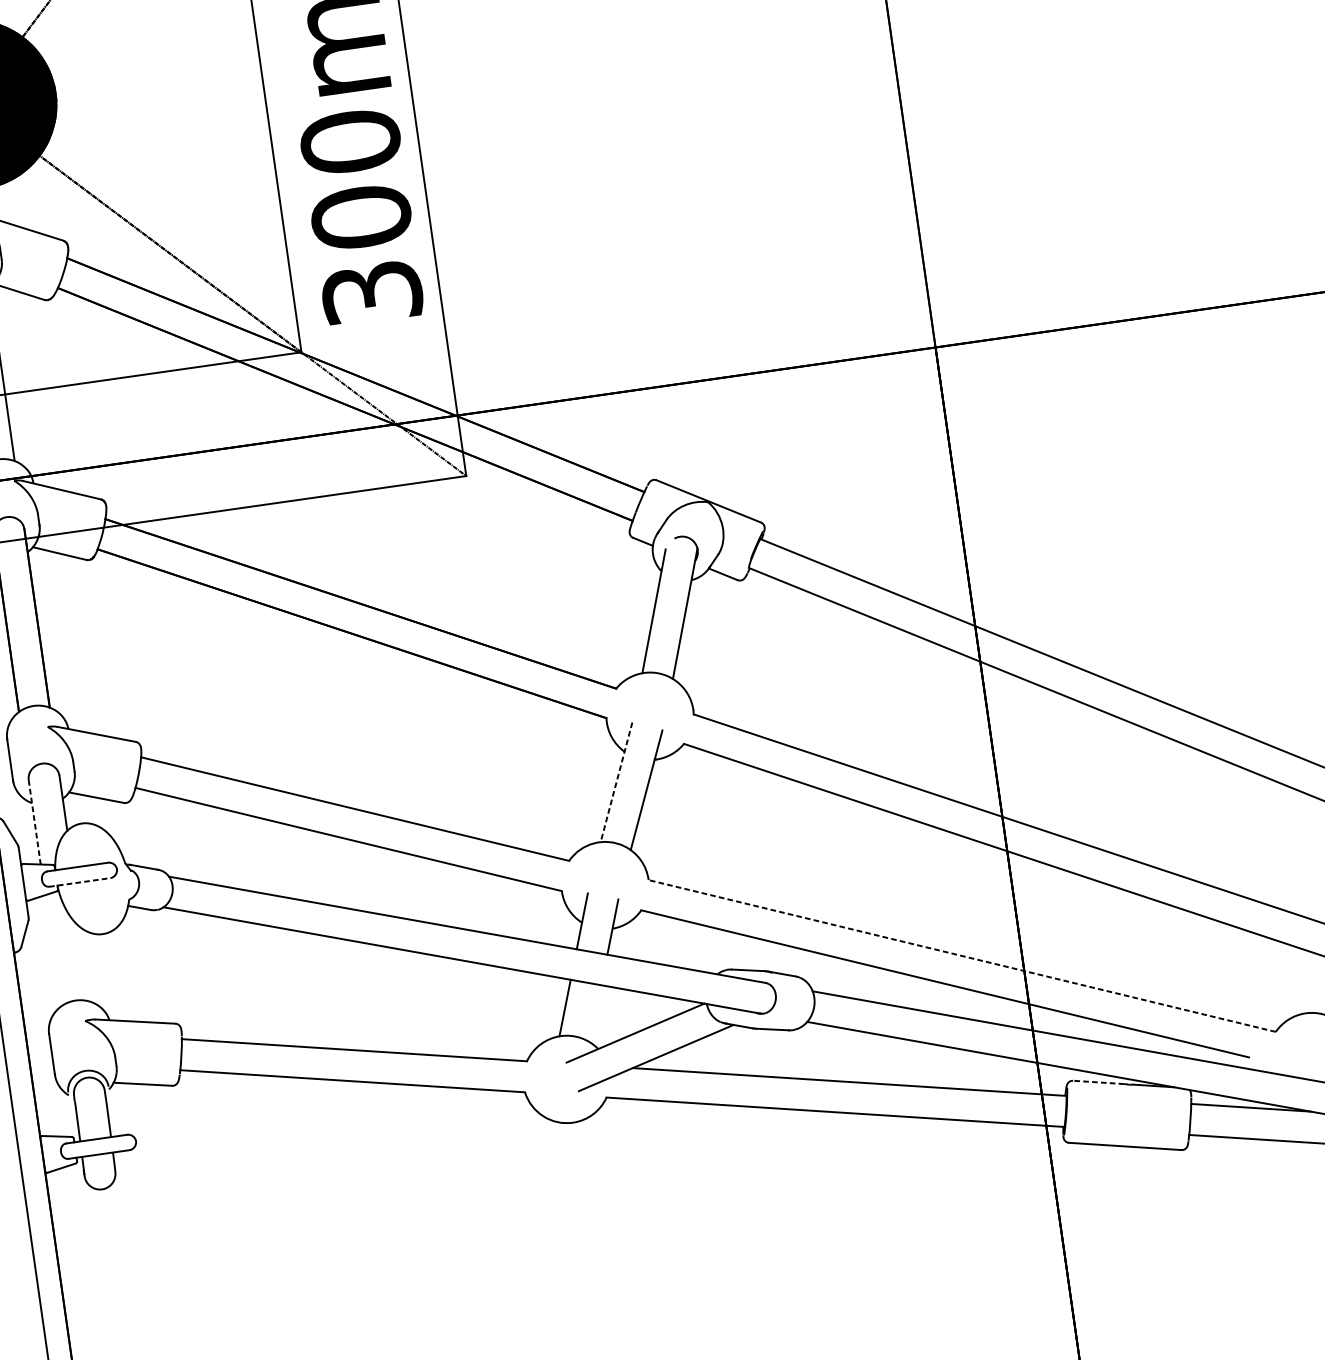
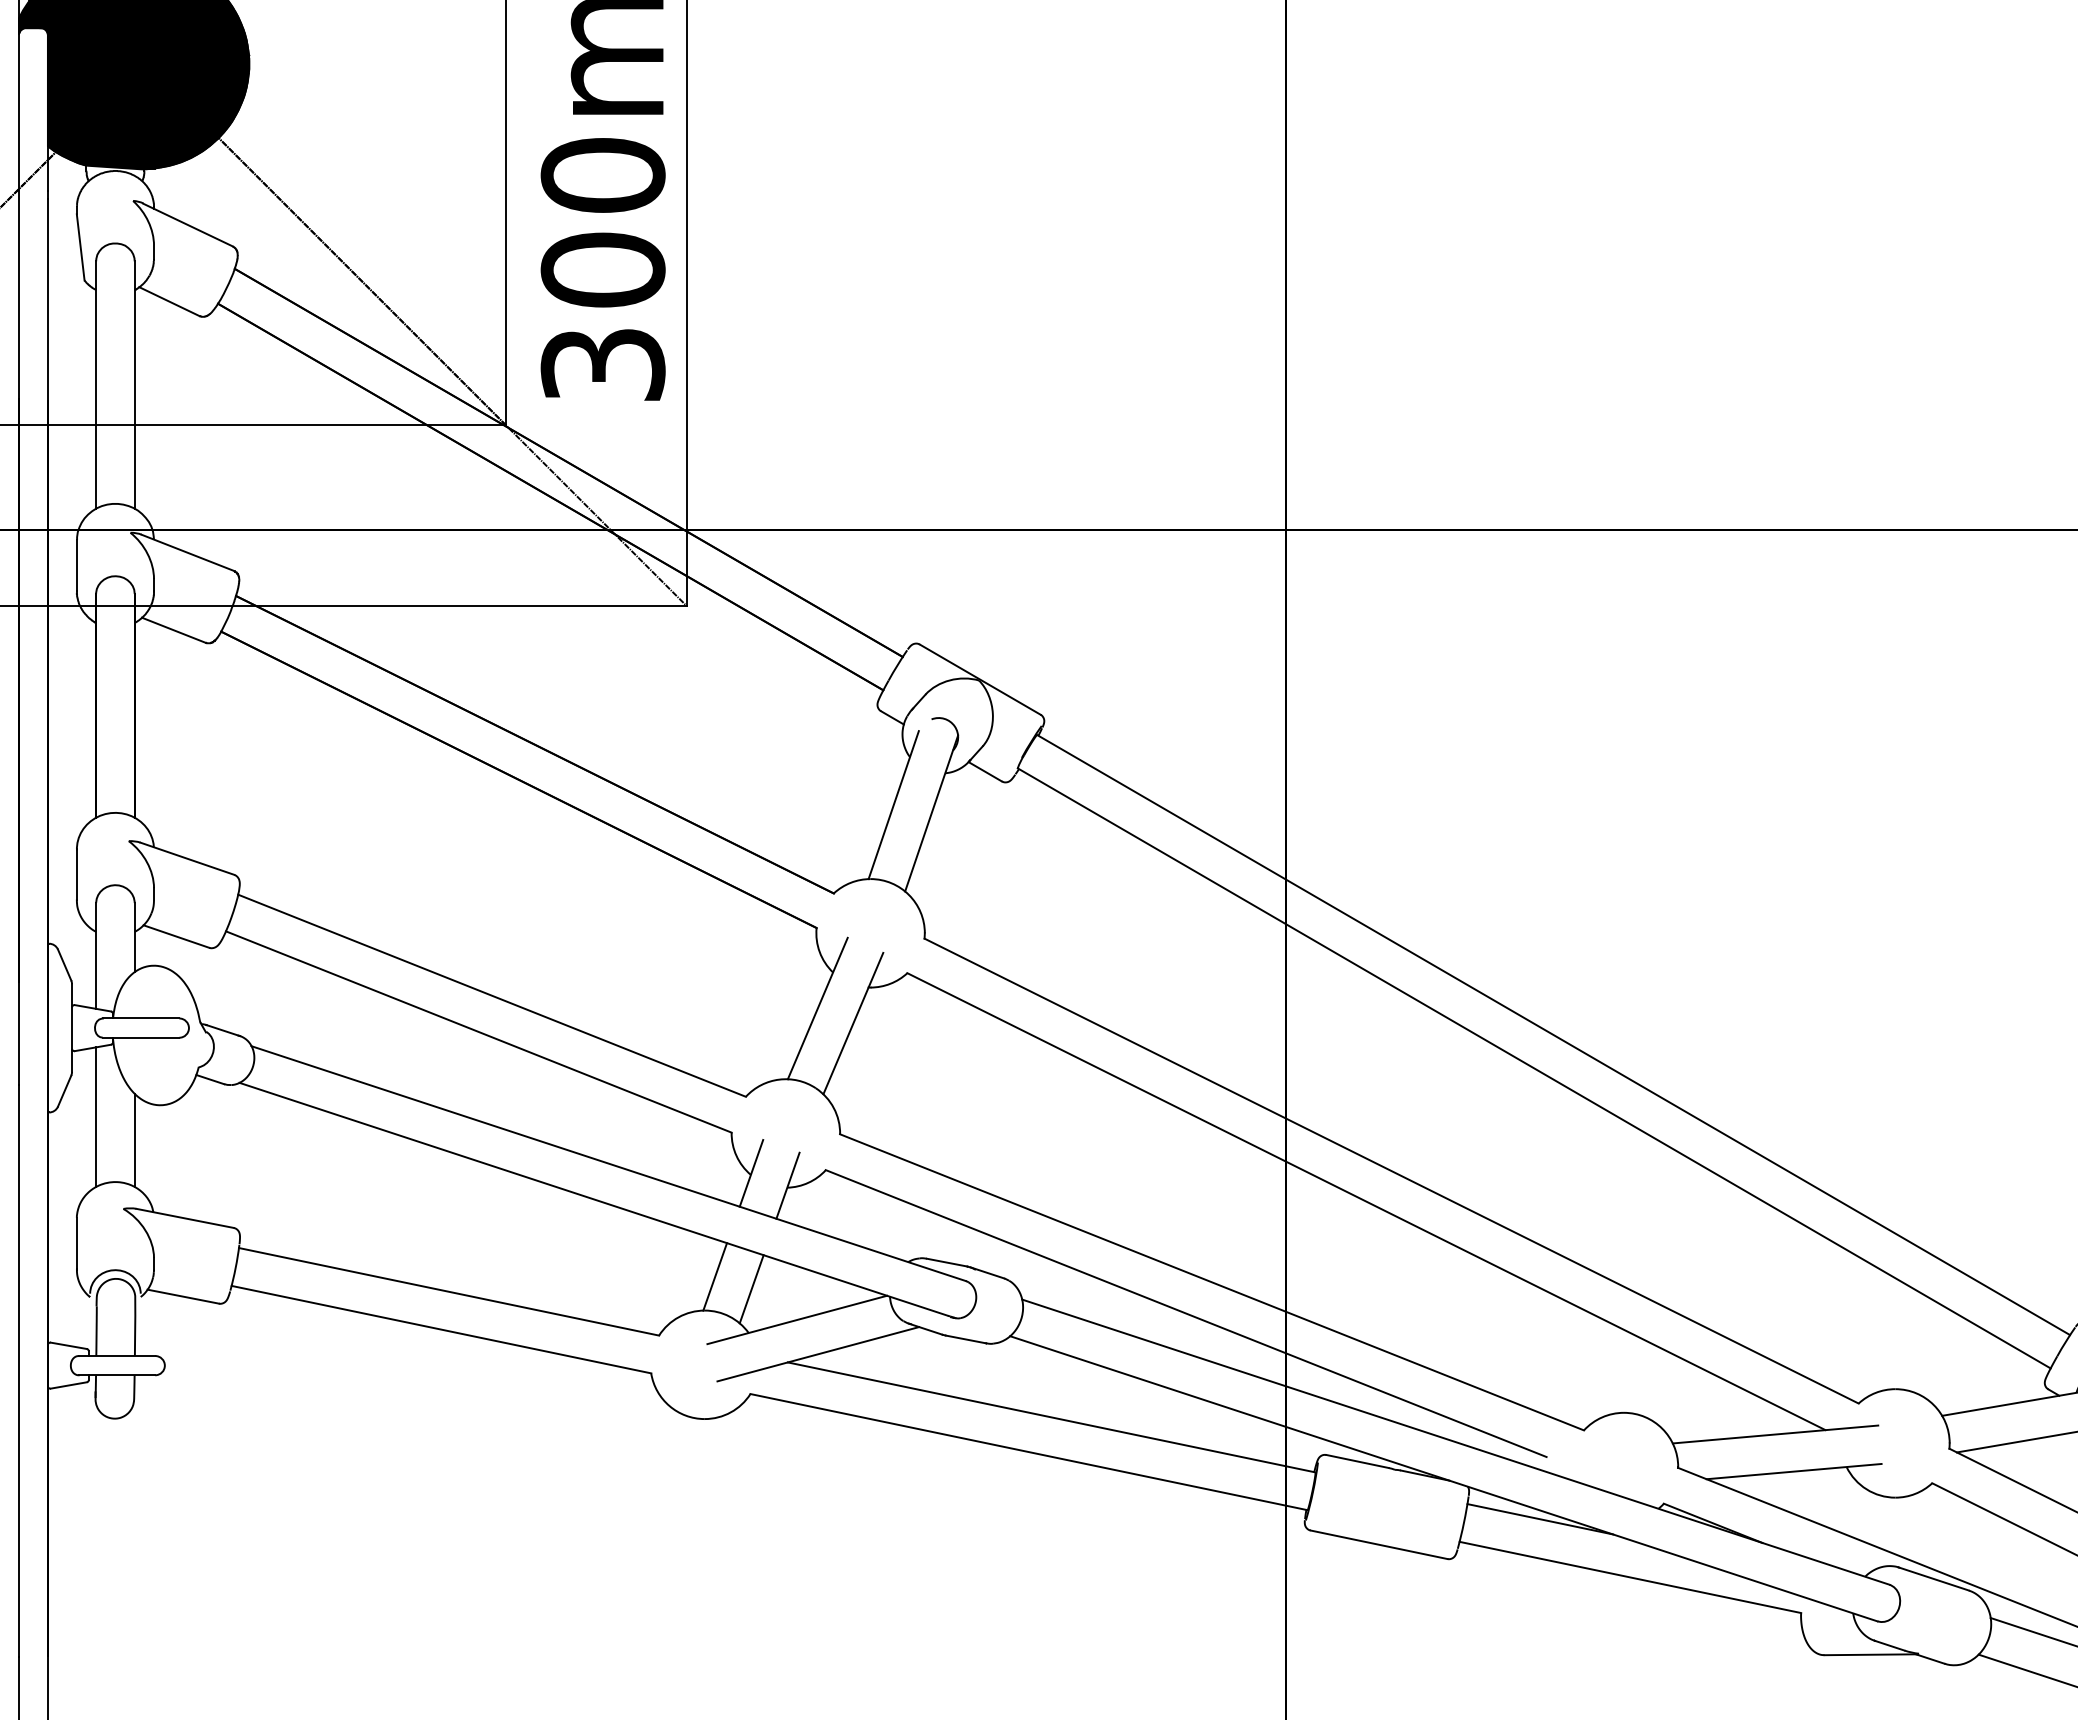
line: (616, 782) -> (817, 1008), dashed -> solid
line: (34, 821) -> (96, 955), dashed -> solid
line: (80, 882) -> (141, 1037), dashed -> solid
line: (53, 950) -> (96, 1116), added
line: (961, 956) -> (1211, 1282), dashed -> solid
line: (86, 965) -> (134, 1140), added
line: (595, 1014) -> (751, 1289), added
line: (1098, 1082) -> (1357, 1461), dashed -> solid

